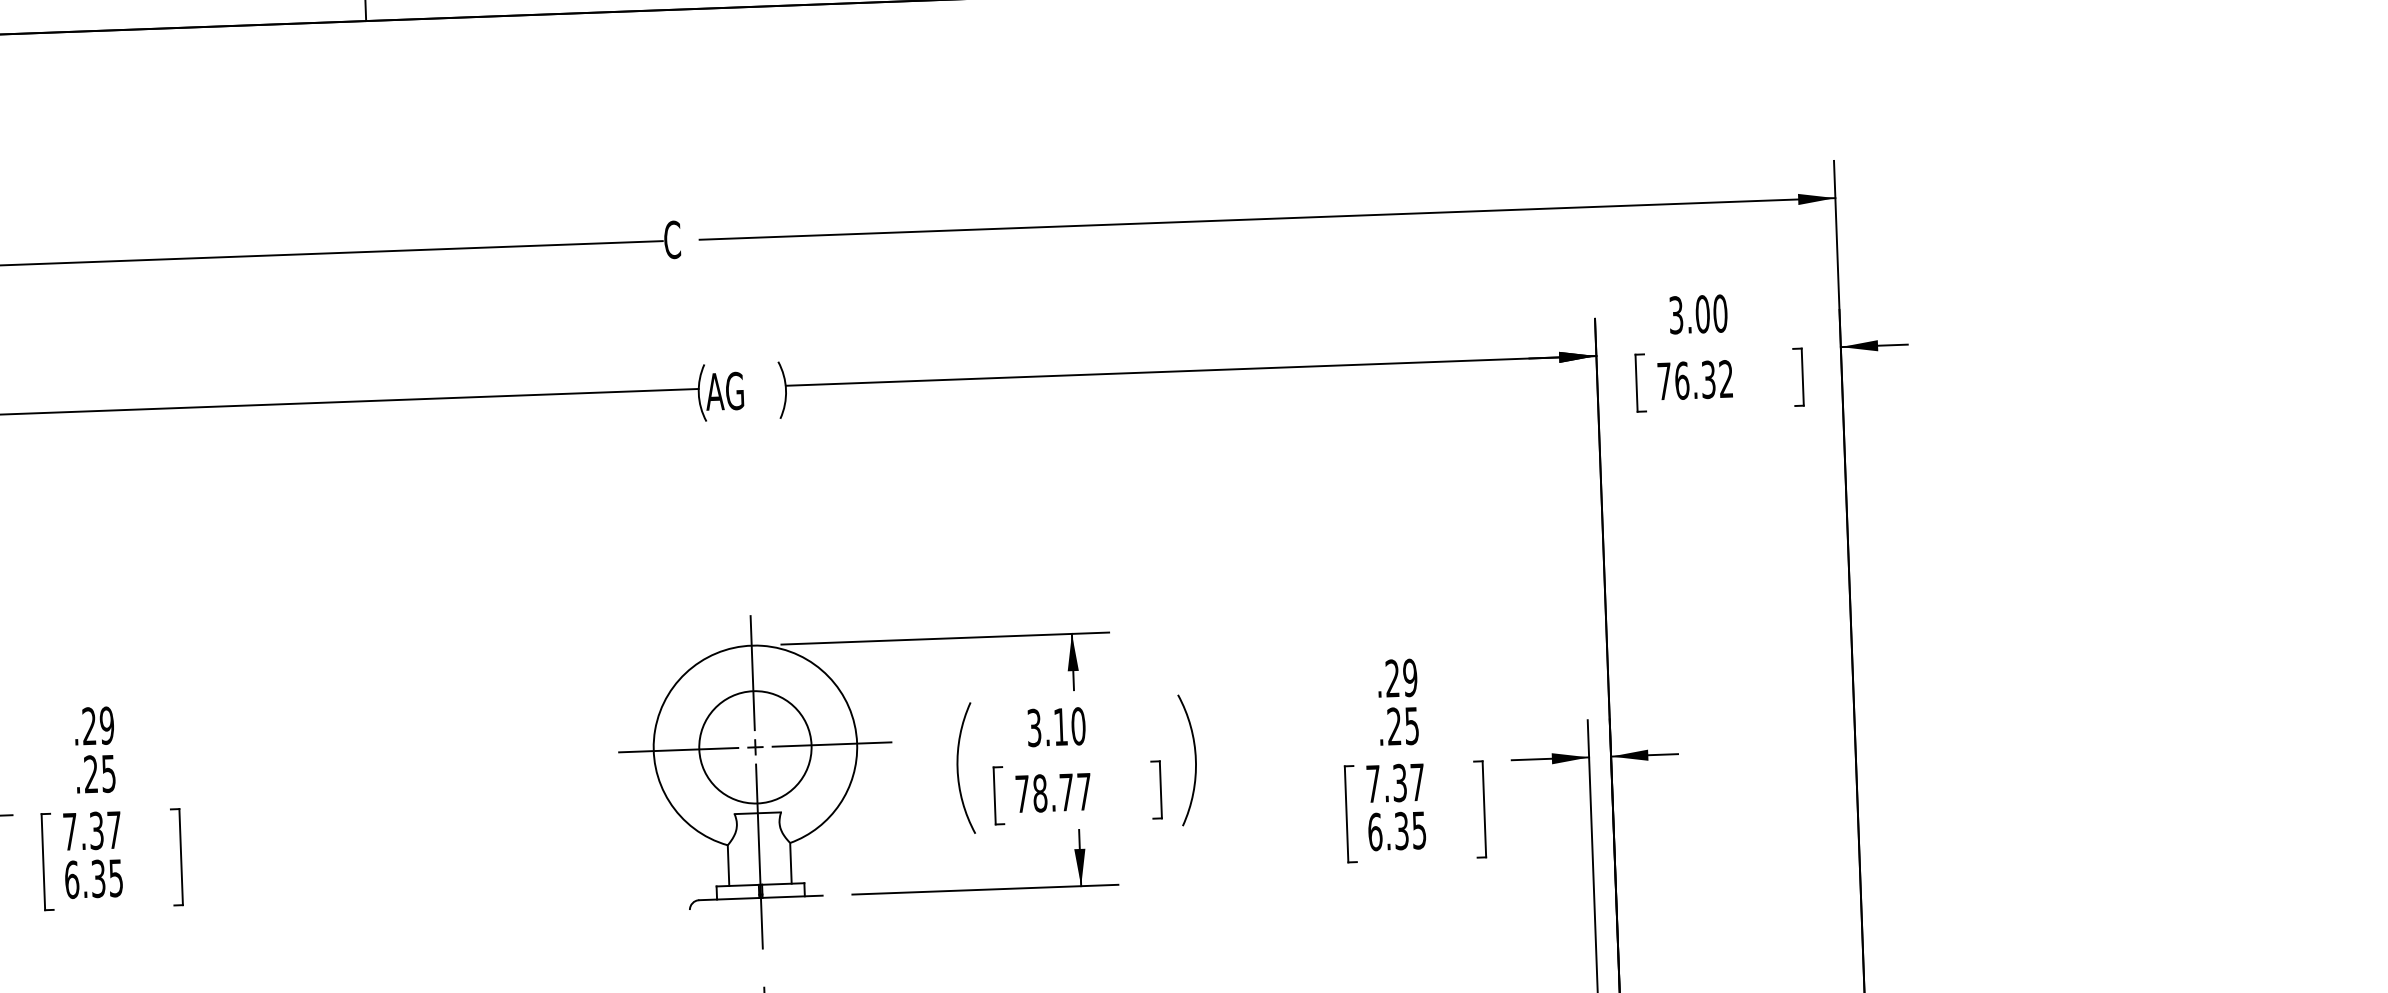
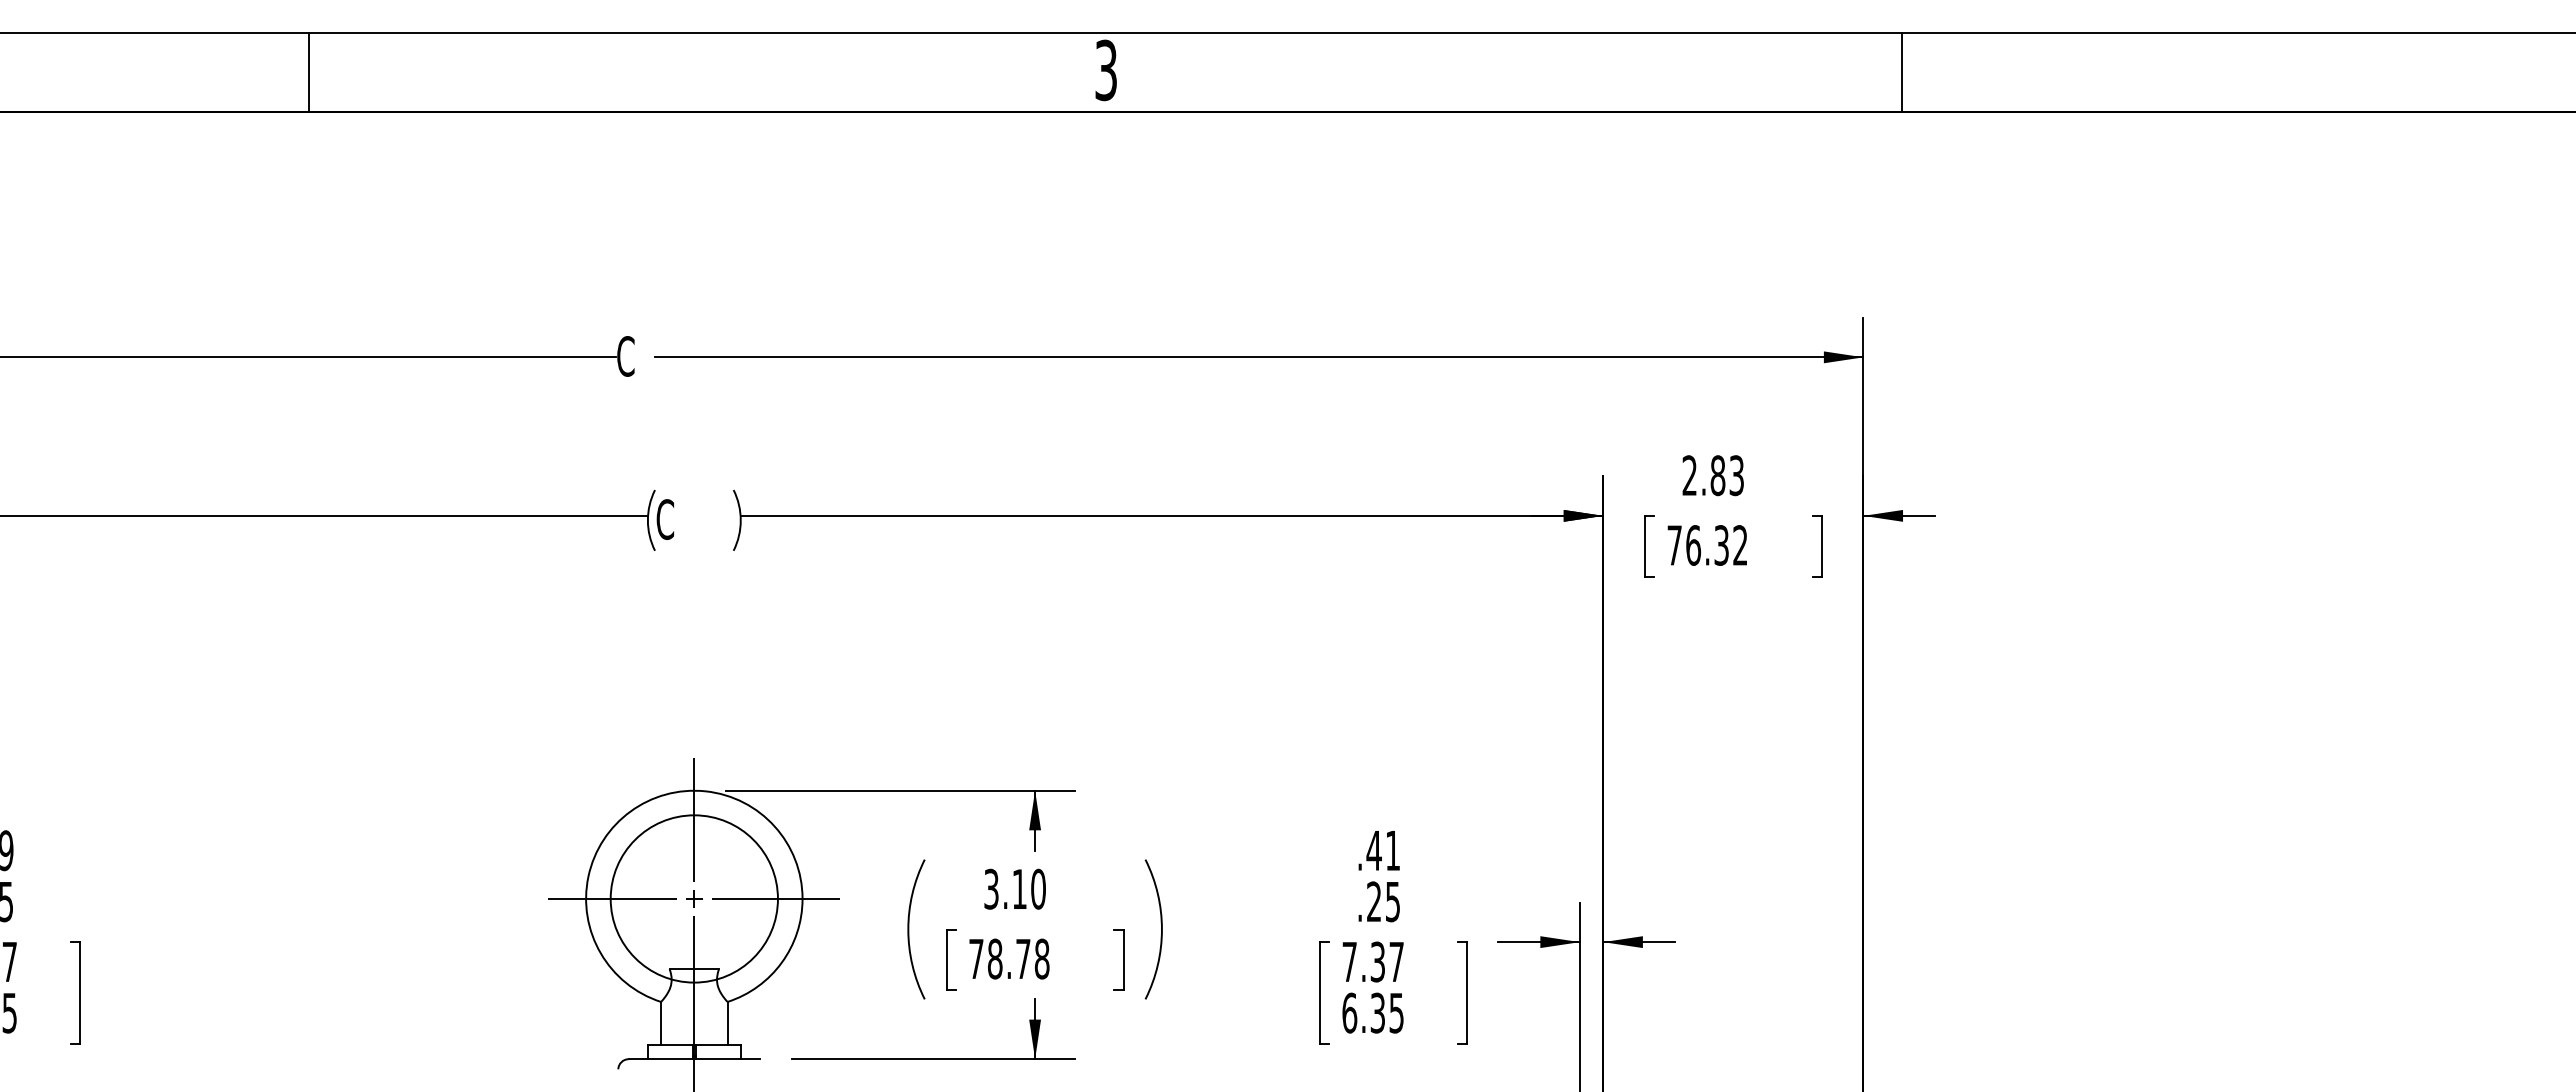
text: (1698, 314) -> (1713, 475), 3.00 -> 2.83
text: (724, 391) -> (675, 519), AG -> C
text: (1401, 678) -> (1383, 850), .29 -> .41
circle: (755, 746) -> (694, 898), size x1.4
text: (1083, 791) -> (1041, 958), 78.77 -> 78.78

